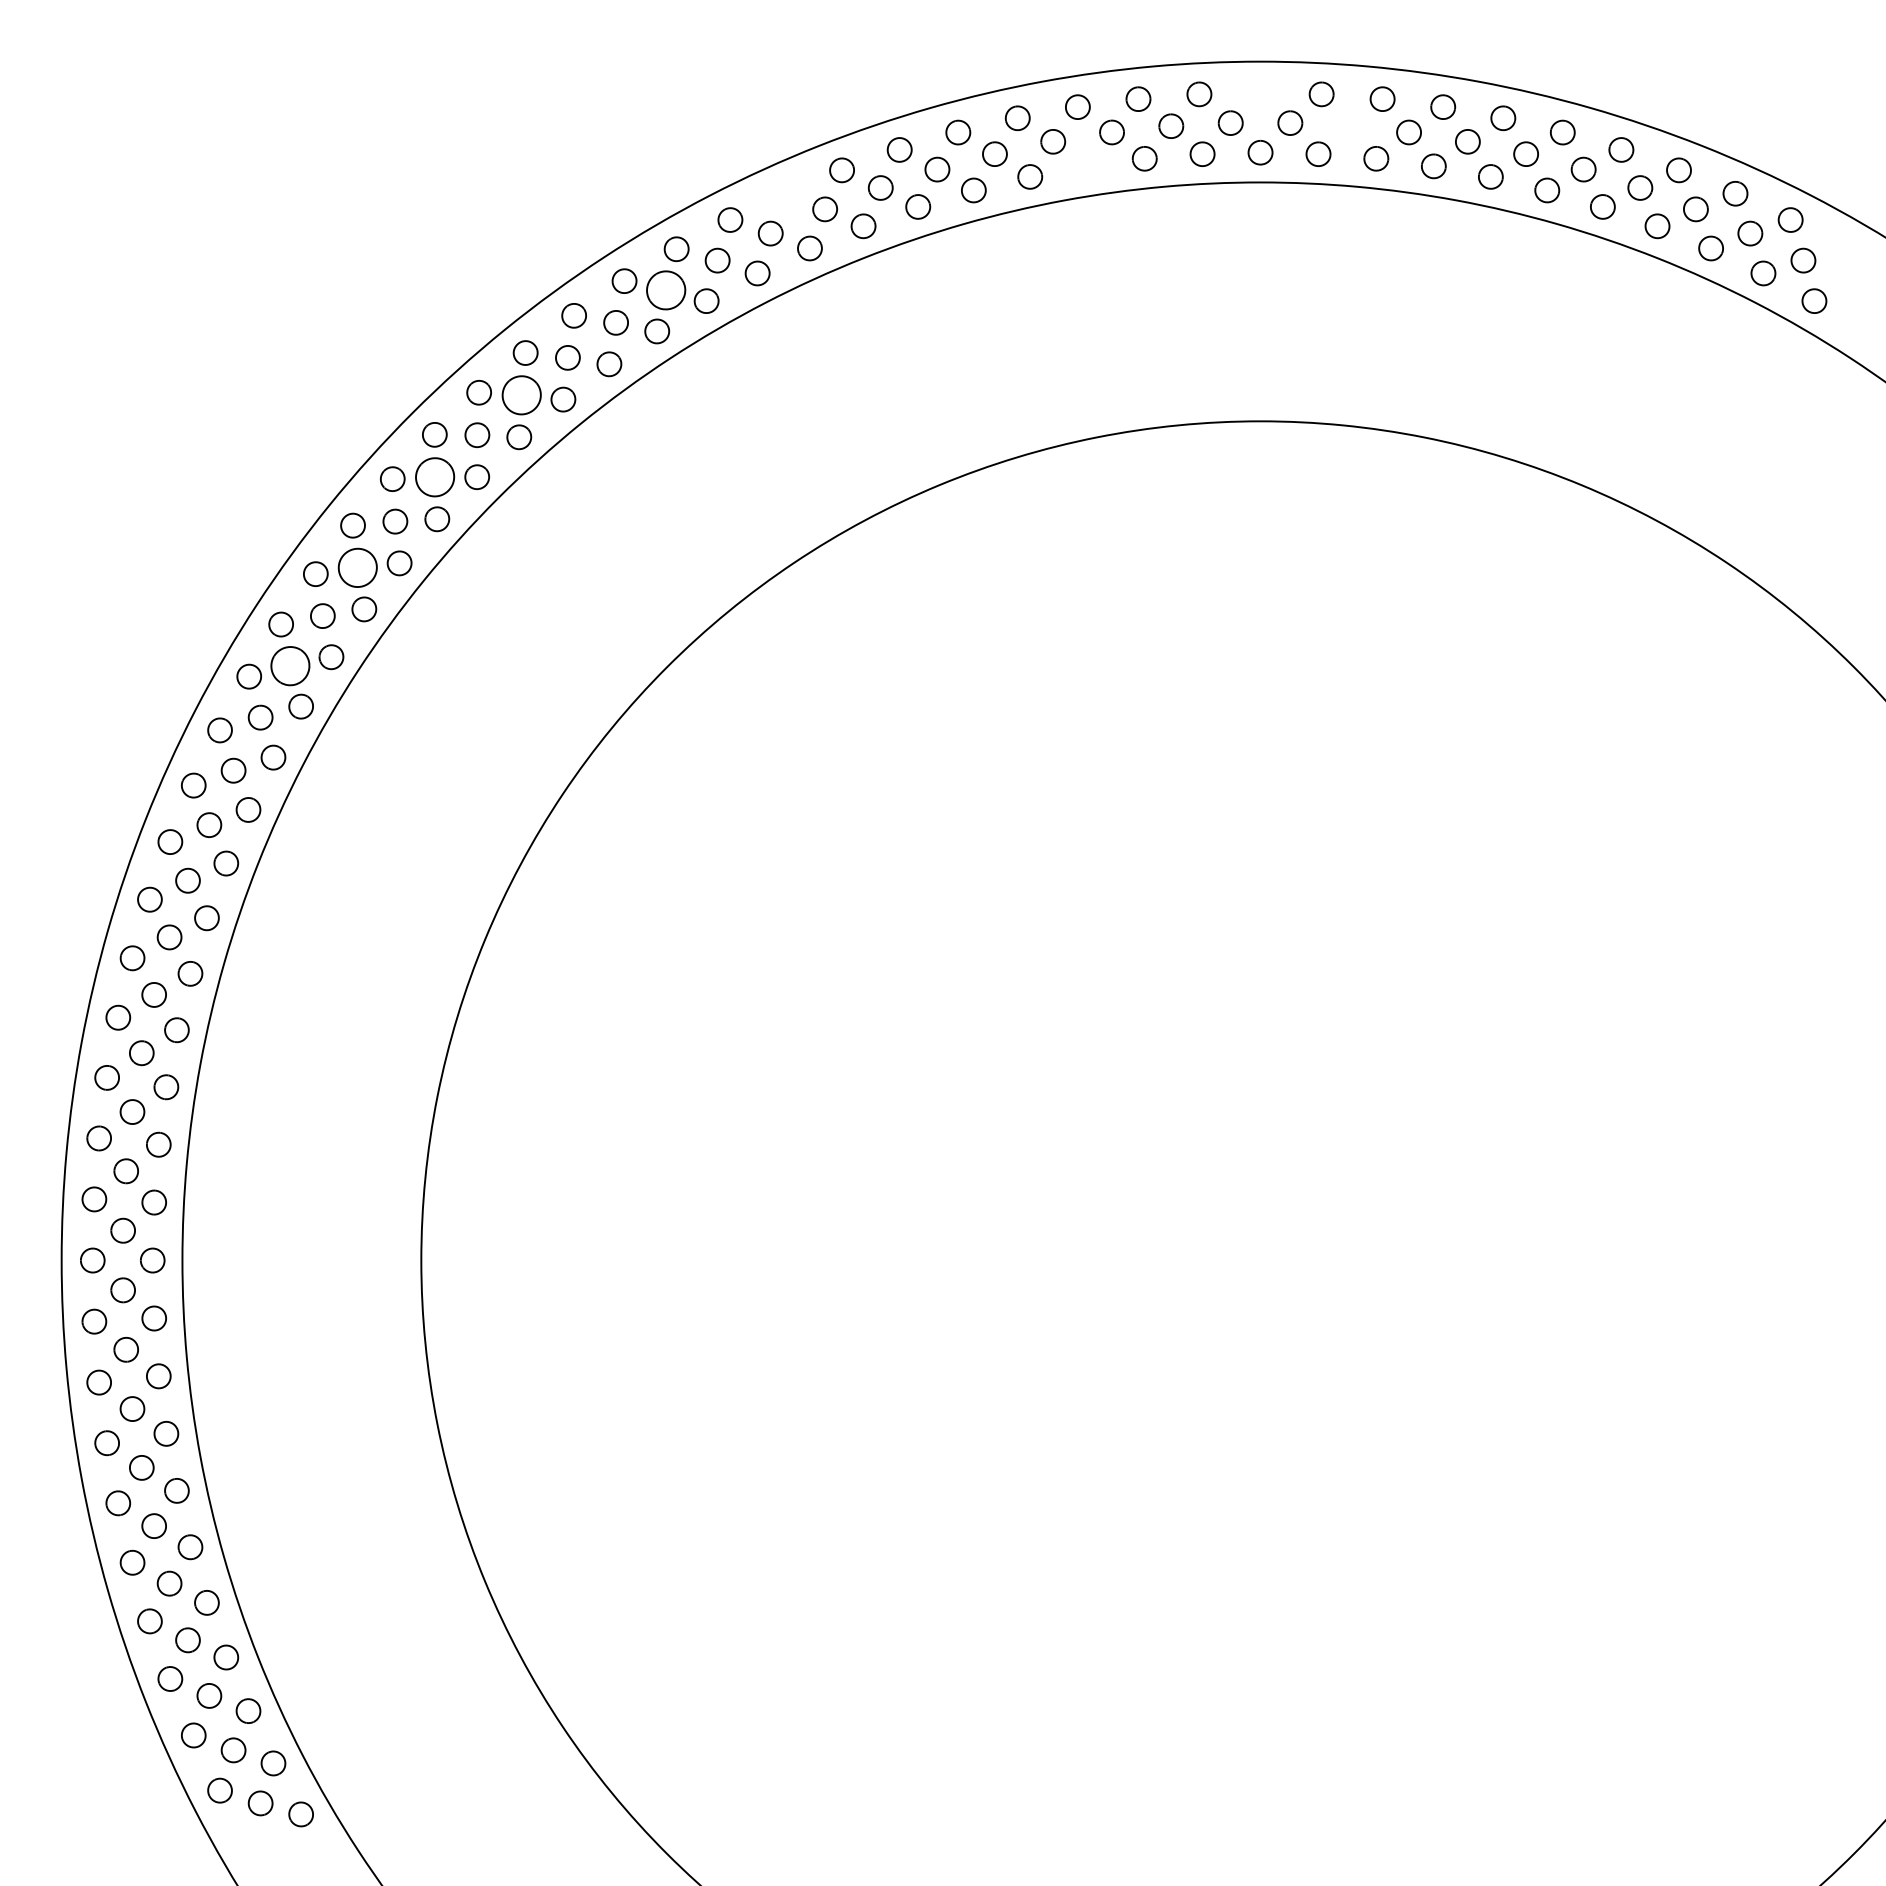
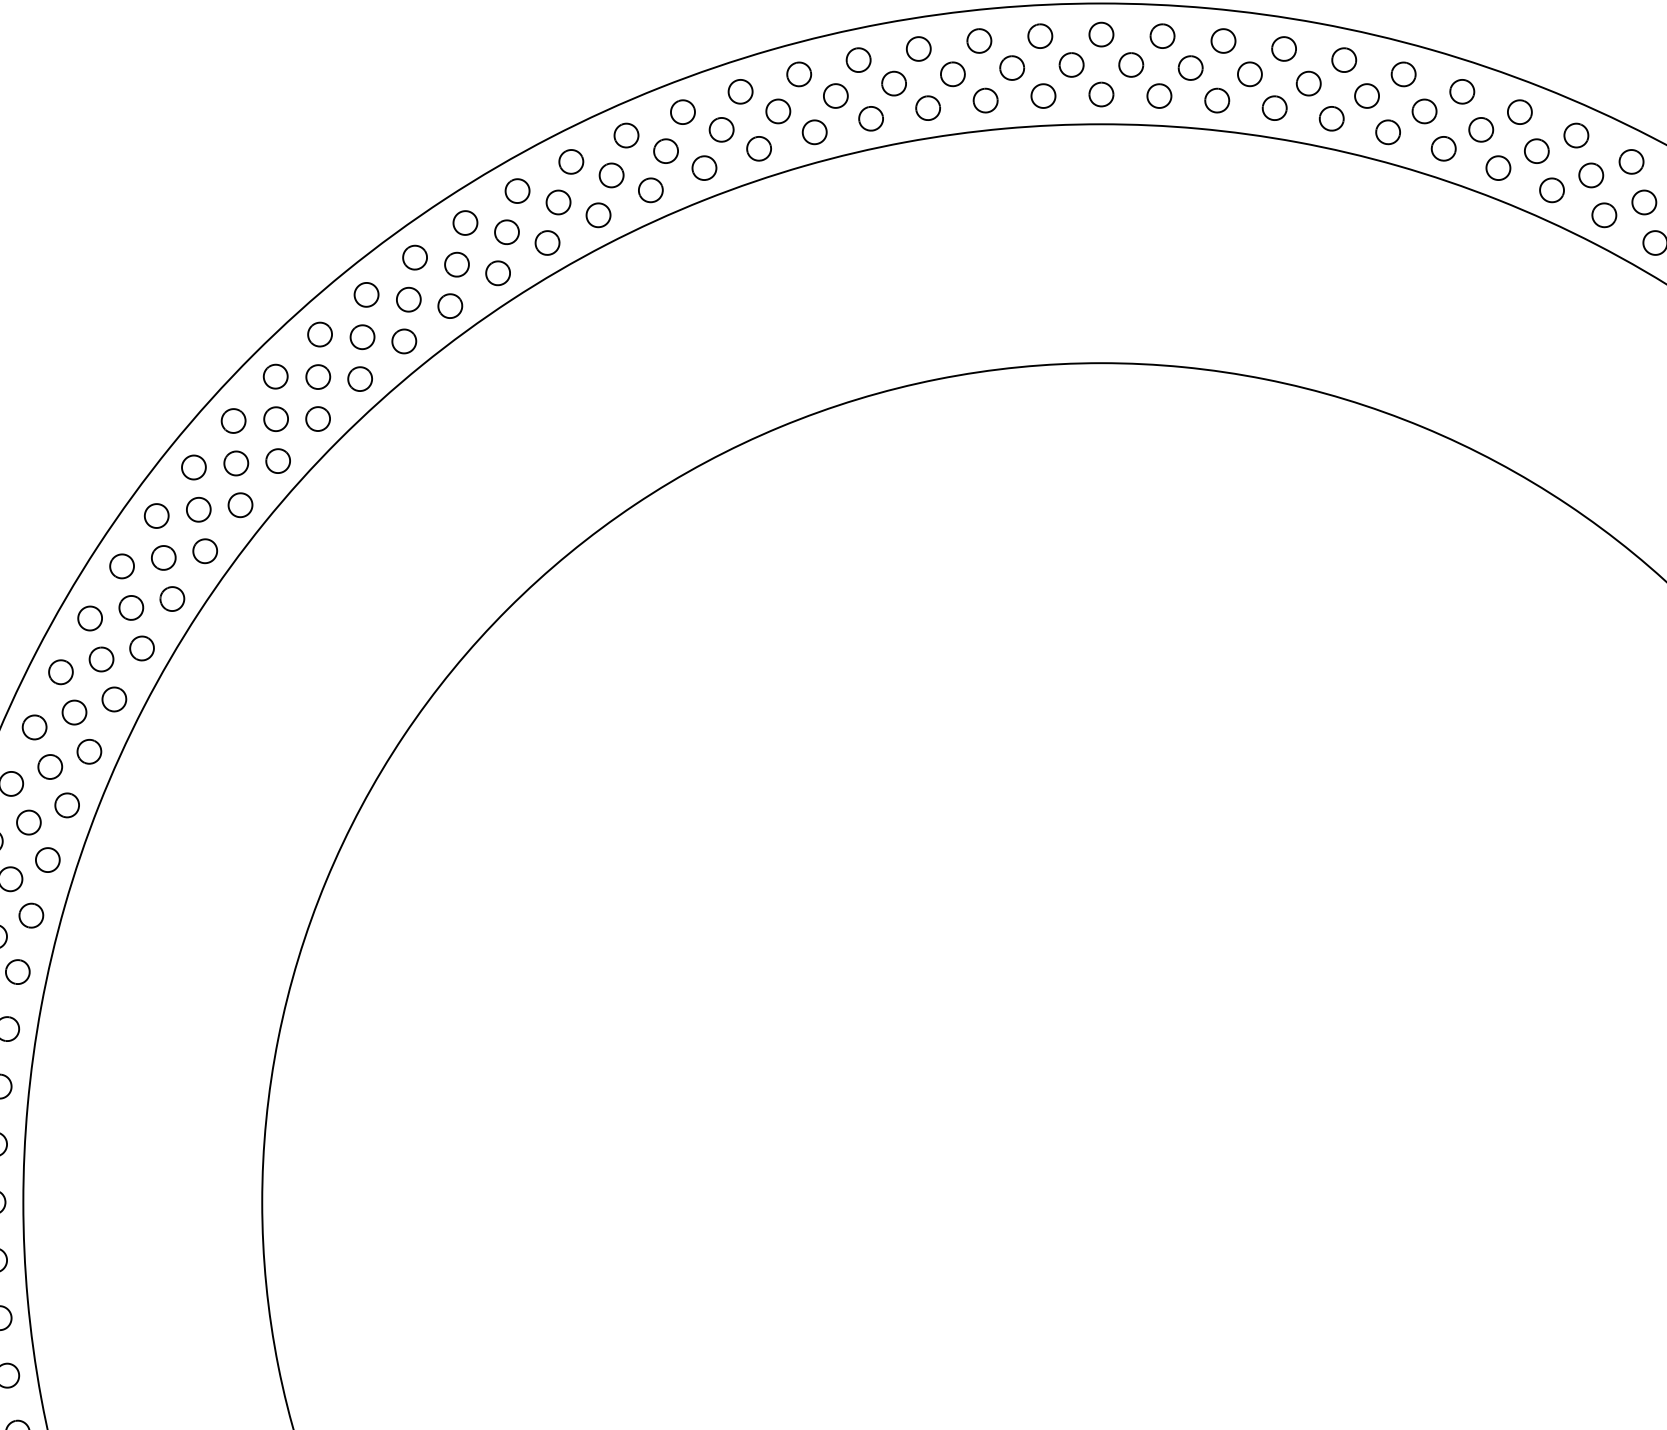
part: (1260, 92) -> (1101, 34), added
part: (1349, 125) -> (1190, 67), added
part: (1087, 166) -> (928, 108), added
part: (785, 193) -> (626, 135), added
part: (665, 290) -> (506, 232), size x0.62
part: (521, 395) -> (362, 337), size x0.62
part: (435, 477) -> (276, 419), size x0.62
part: (357, 567) -> (198, 509), size x0.62
part: (290, 665) -> (131, 607), size x0.62

